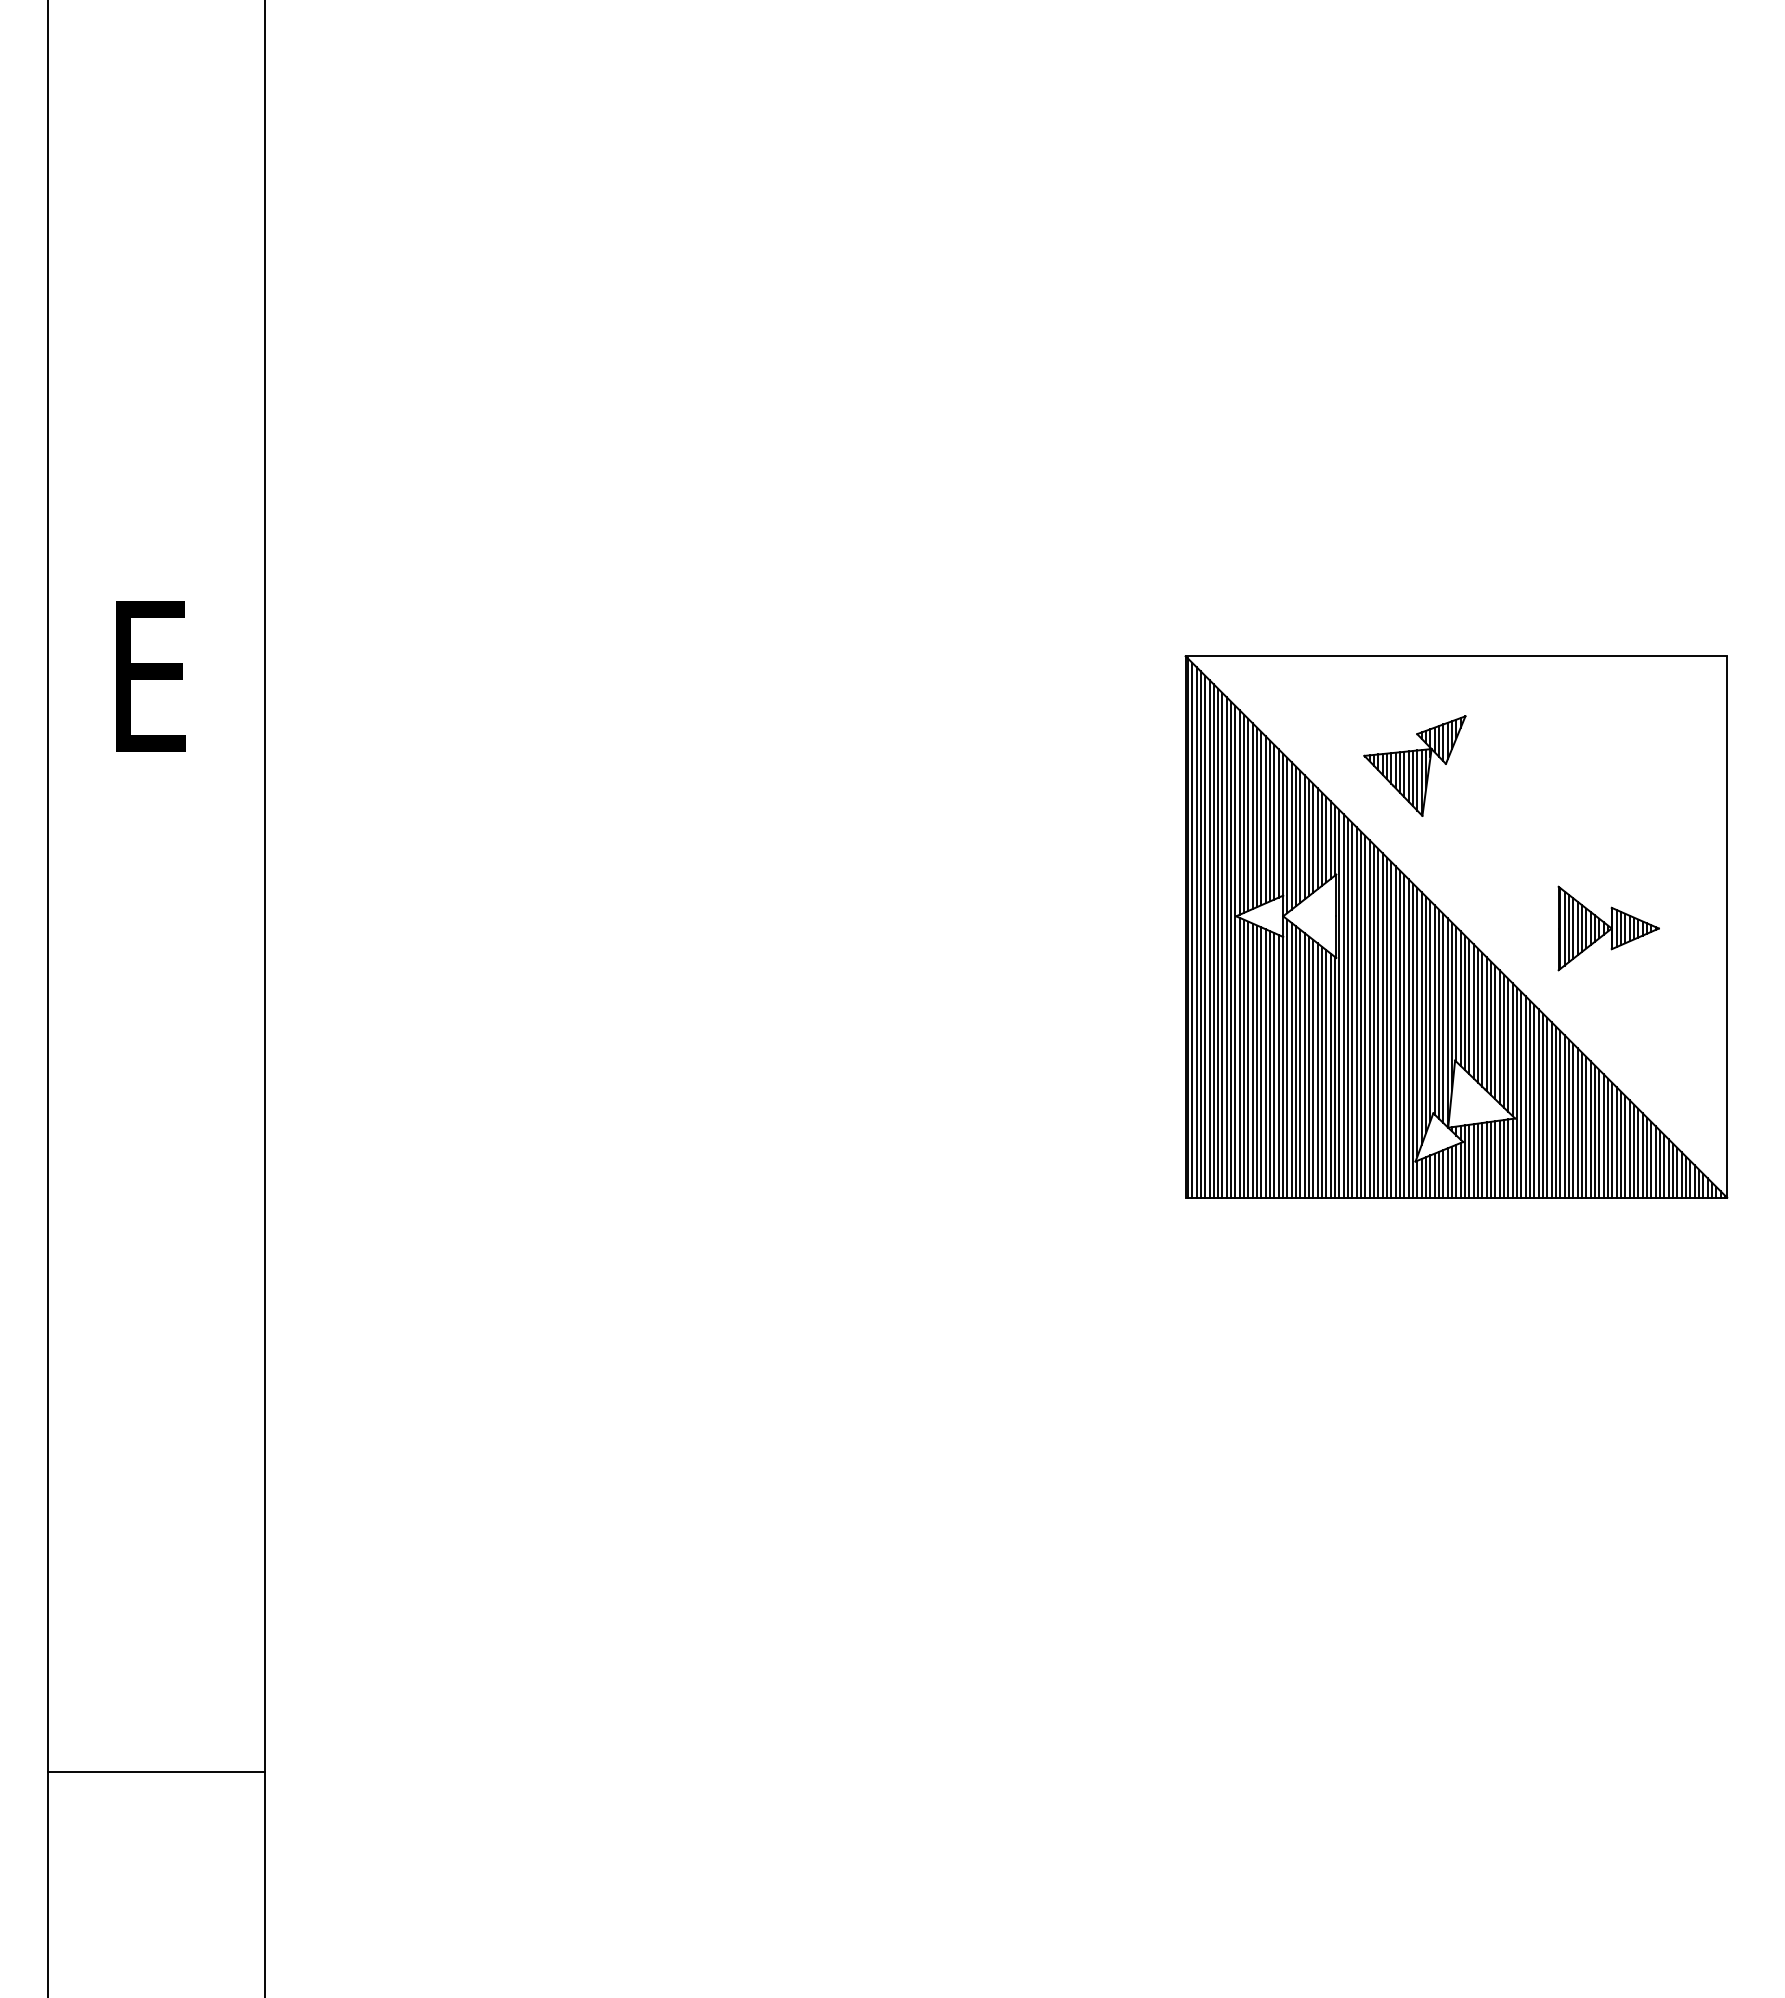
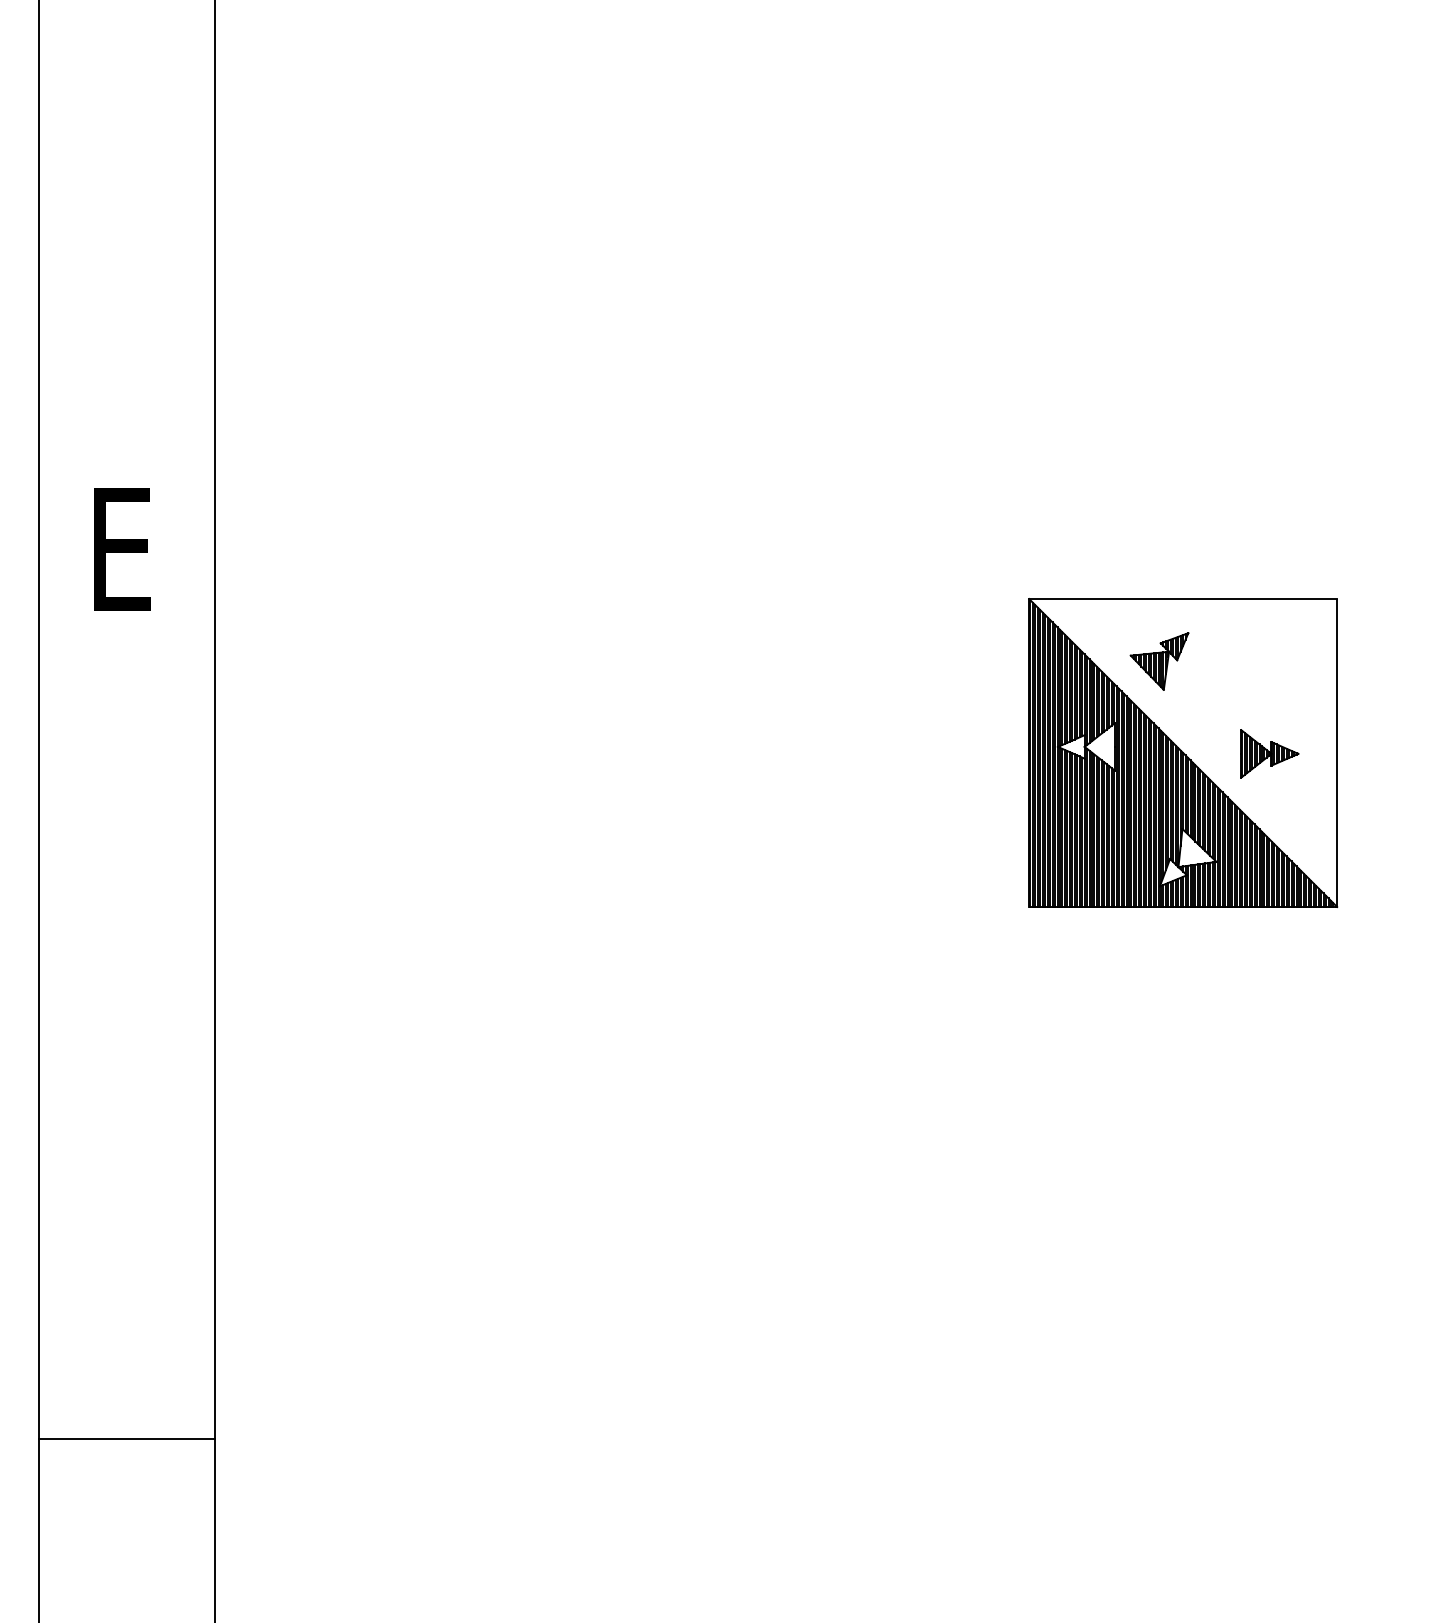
part: (1456, 926) -> (1183, 752), size x0.7

